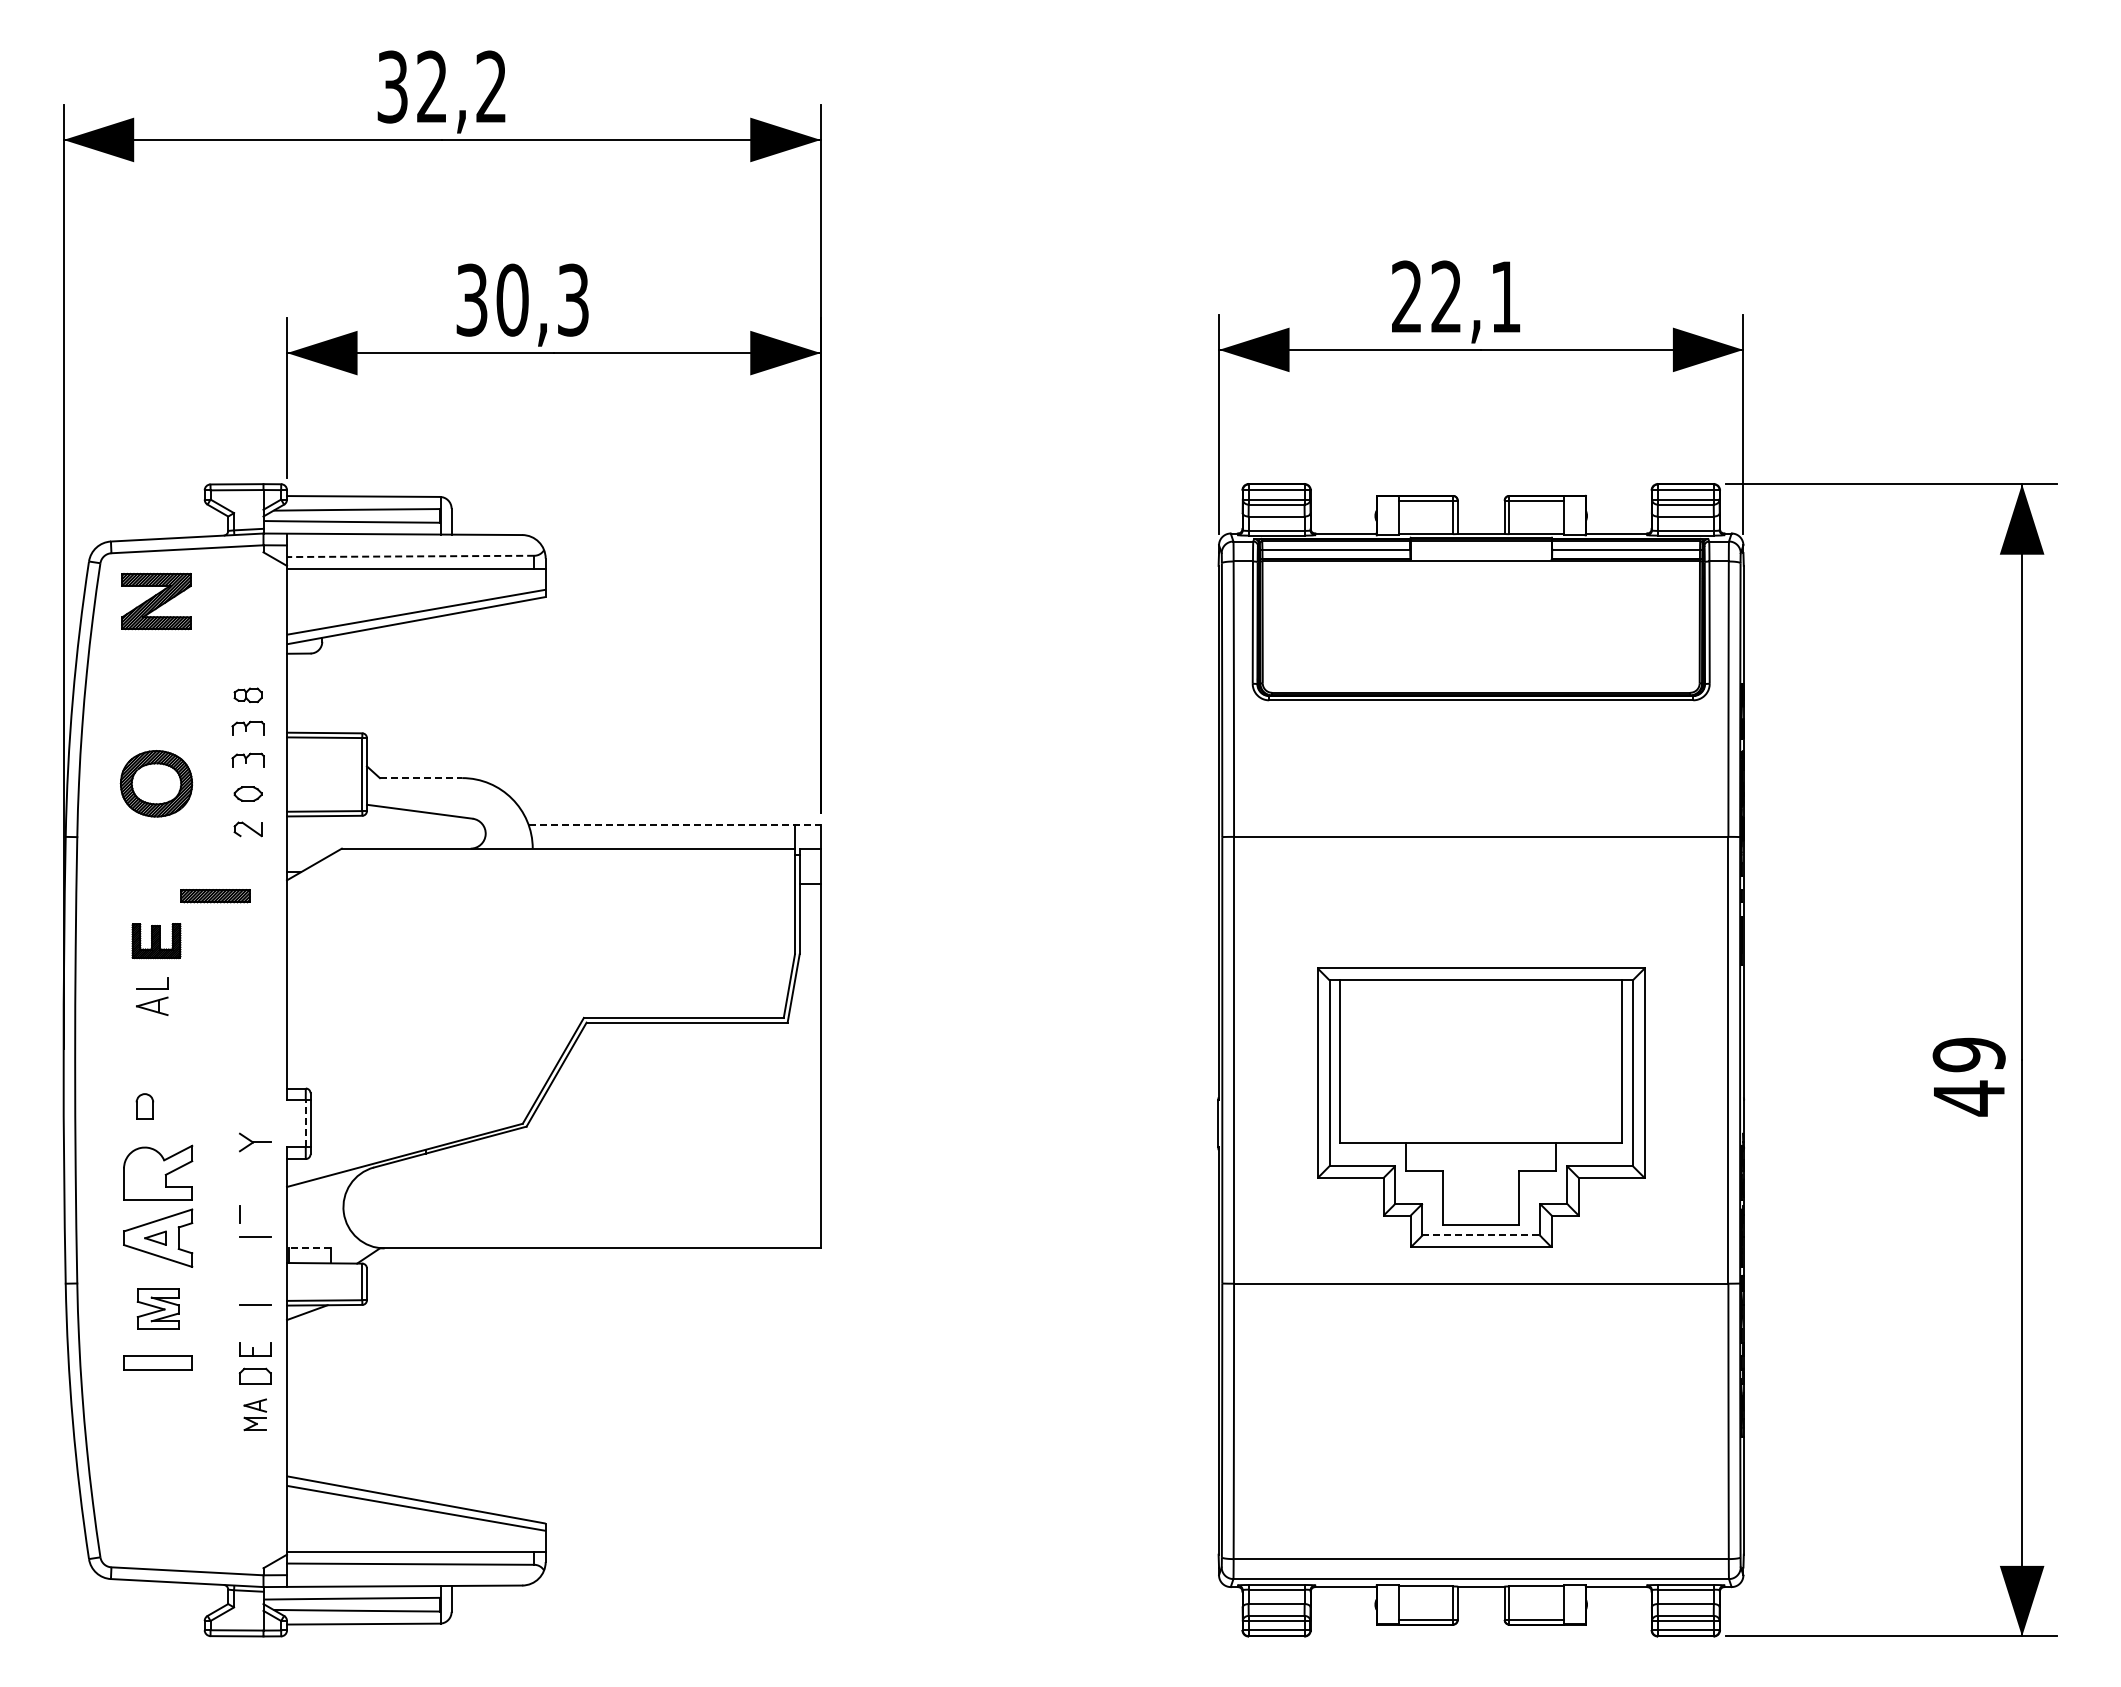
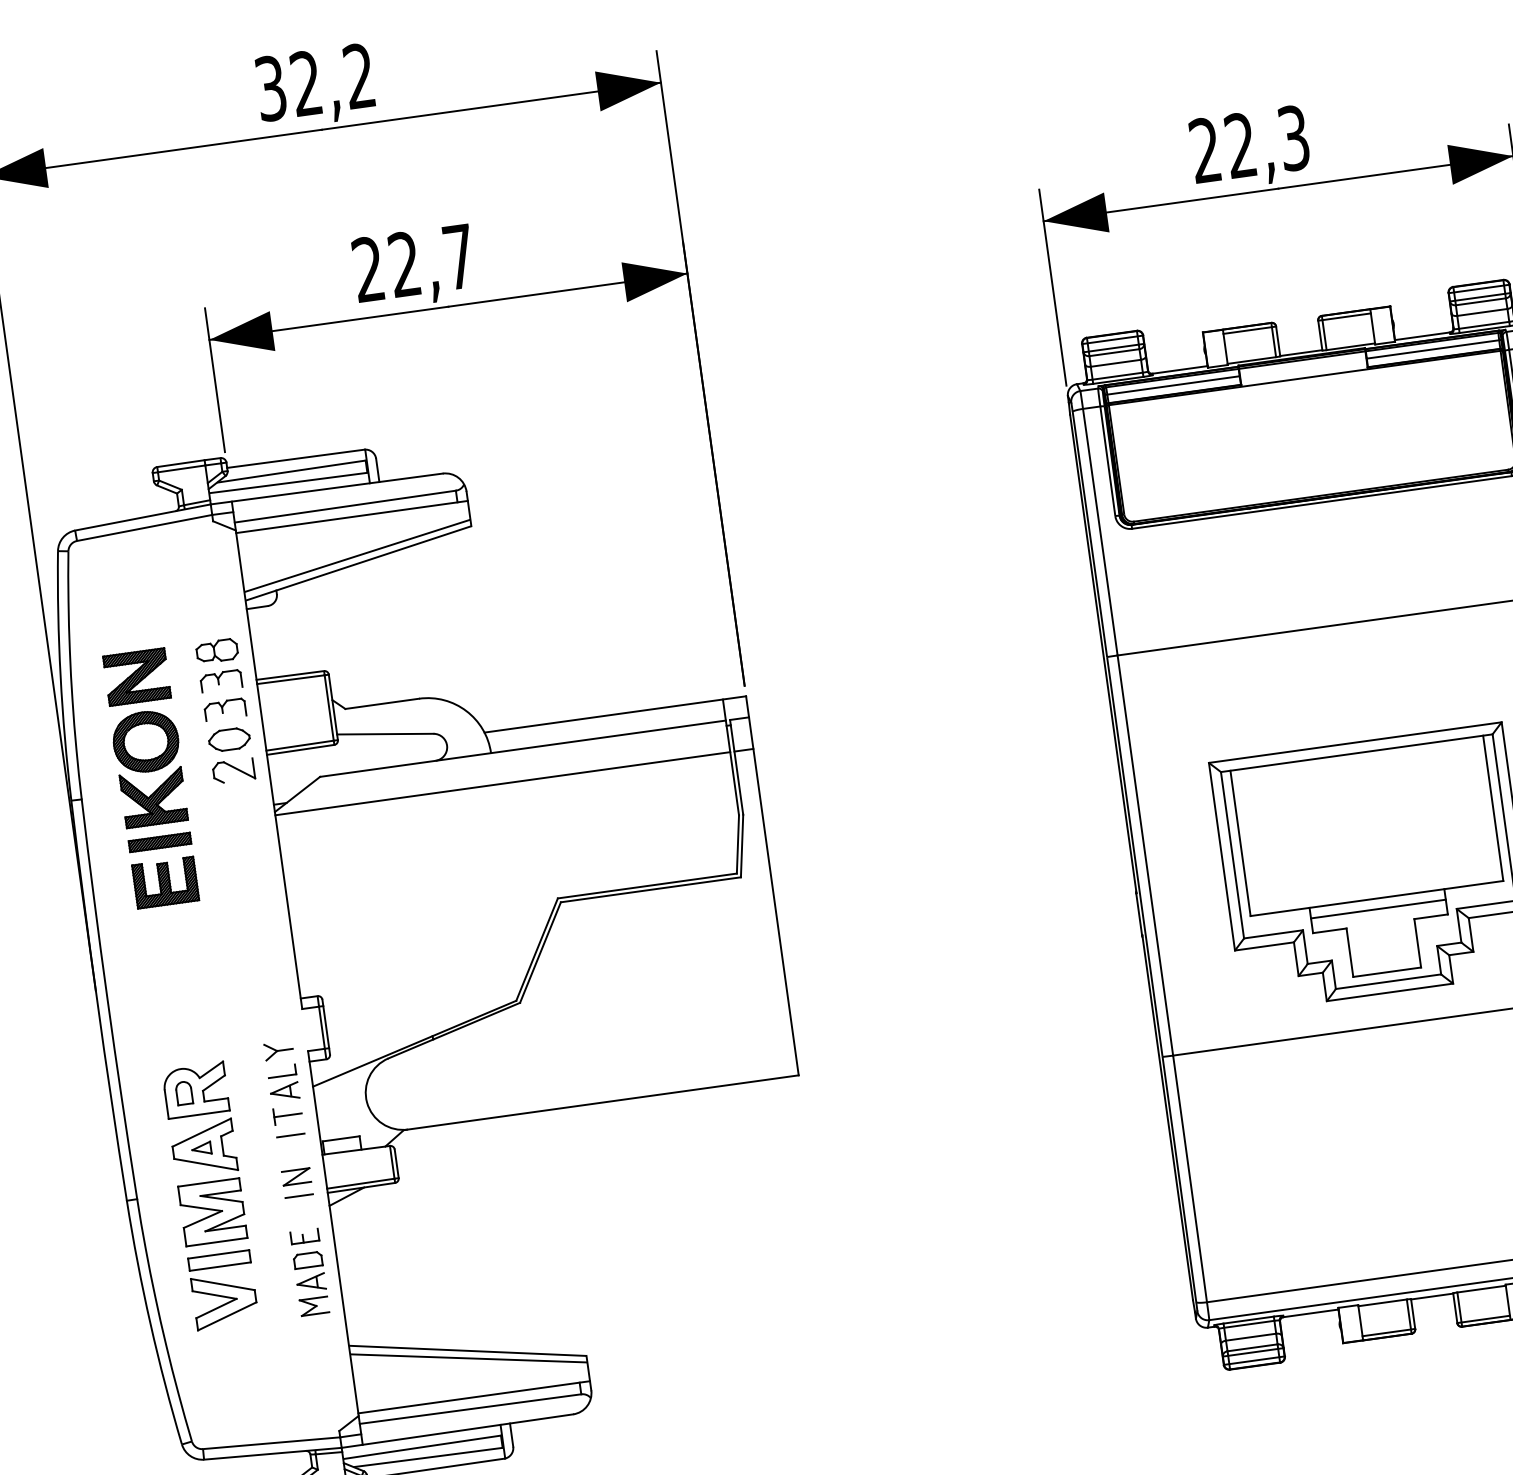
text: (1505, 296) -> (1293, 137), 22,1 -> 22,3
text: (522, 299) -> (413, 262), 30,3 -> 22,7
line: (410, 556) -> (345, 506), dashed -> solid
part: (156, 601) -> (137, 677), moved
part: (247, 695) -> (216, 651), size x1.67
part: (247, 728) -> (220, 680), size x1.43
part: (247, 760) -> (224, 709), size x1.43
line: (421, 778) -> (382, 704), dashed -> solid
part: (247, 793) -> (228, 739), size x1.67
line: (675, 825) -> (616, 714), dashed -> solid
part: (247, 829) -> (233, 771), size x1.67
part: (156, 845) -> (153, 797), added
line: (540, 883) -> (502, 783), added
part: (215, 896) -> (160, 842), moved
part: (156, 940) -> (165, 882), size x1.43
part: (152, 996) -> (283, 1082), moved
part: (144, 1106) -> (183, 1093), moved
line: (305, 1123) -> (321, 1027), dashed -> solid
line: (1480, 1154) -> (1377, 909), added
line: (254, 1214) -> (287, 1115), added
line: (1481, 1235) -> (1388, 981), dashed -> solid
line: (309, 1248) -> (340, 1138), dashed -> solid
part: (255, 1282) -> (296, 1176), added
part: (158, 1309) -> (213, 1212), size x1.67
part: (158, 1407) -> (225, 1300), added
part: (255, 1414) -> (313, 1294), size x1.43

